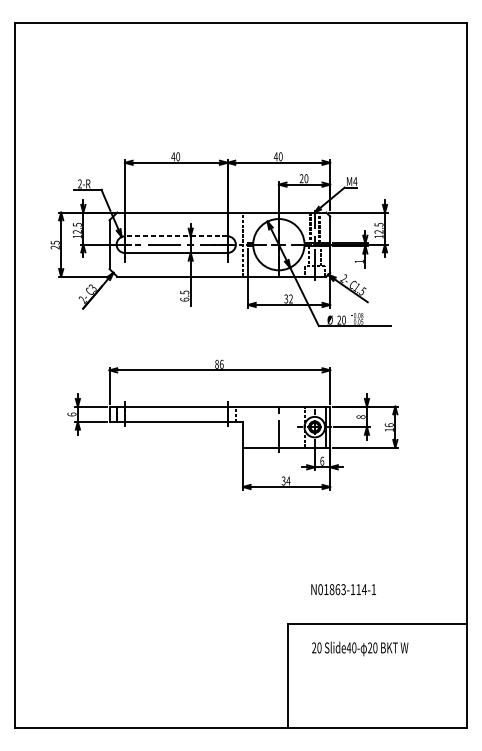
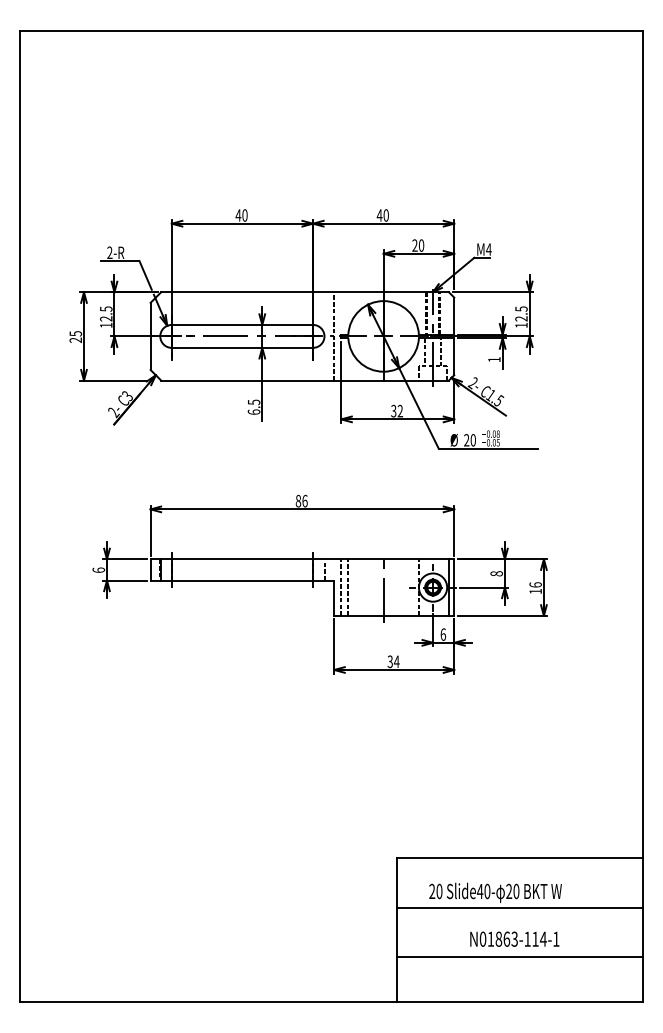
line: (176, 236) -> (242, 324), dashed -> solid
line: (248, 427) -> (341, 587), added
line: (253, 427) -> (348, 587), added
text: (343, 589) -> (514, 938), moved
line: (377, 659) -> (519, 907), added
line: (377, 695) -> (519, 956), added

